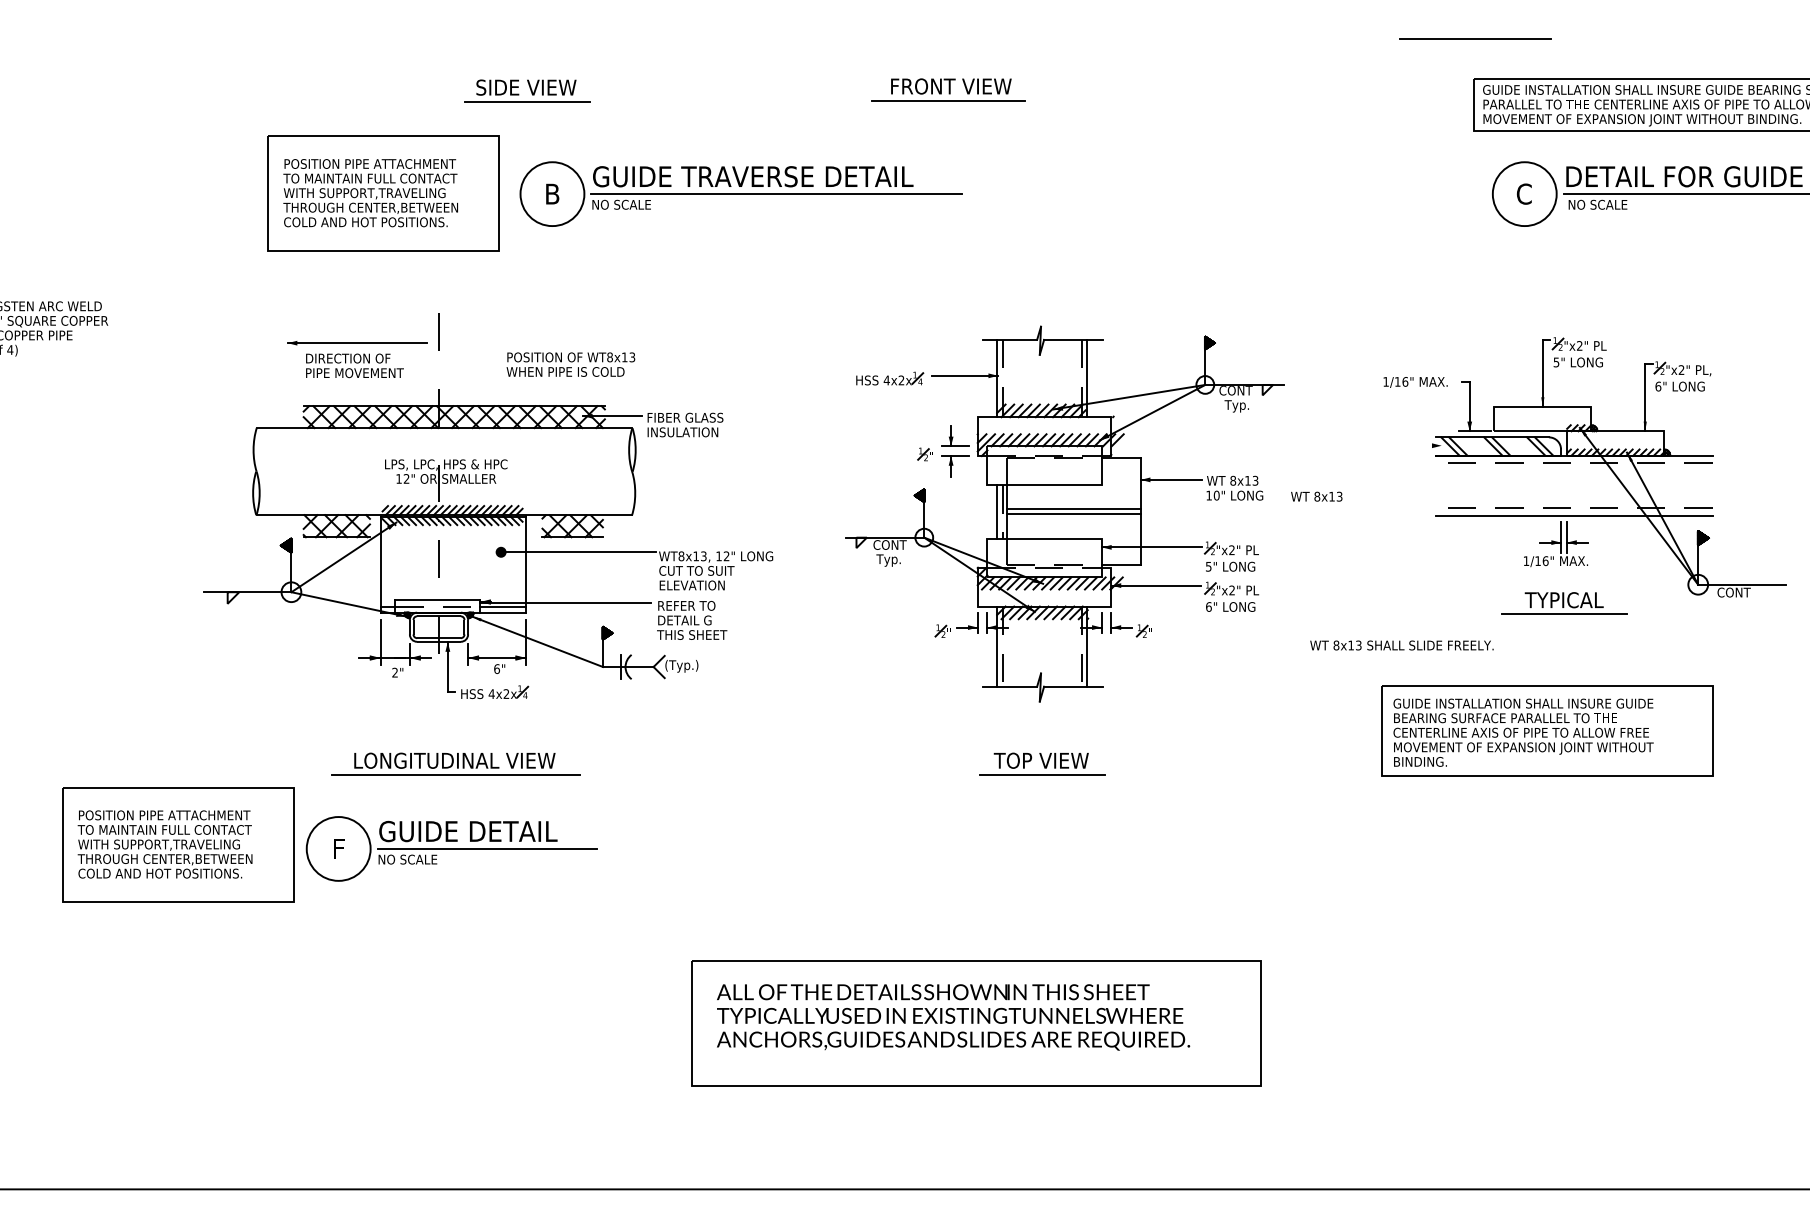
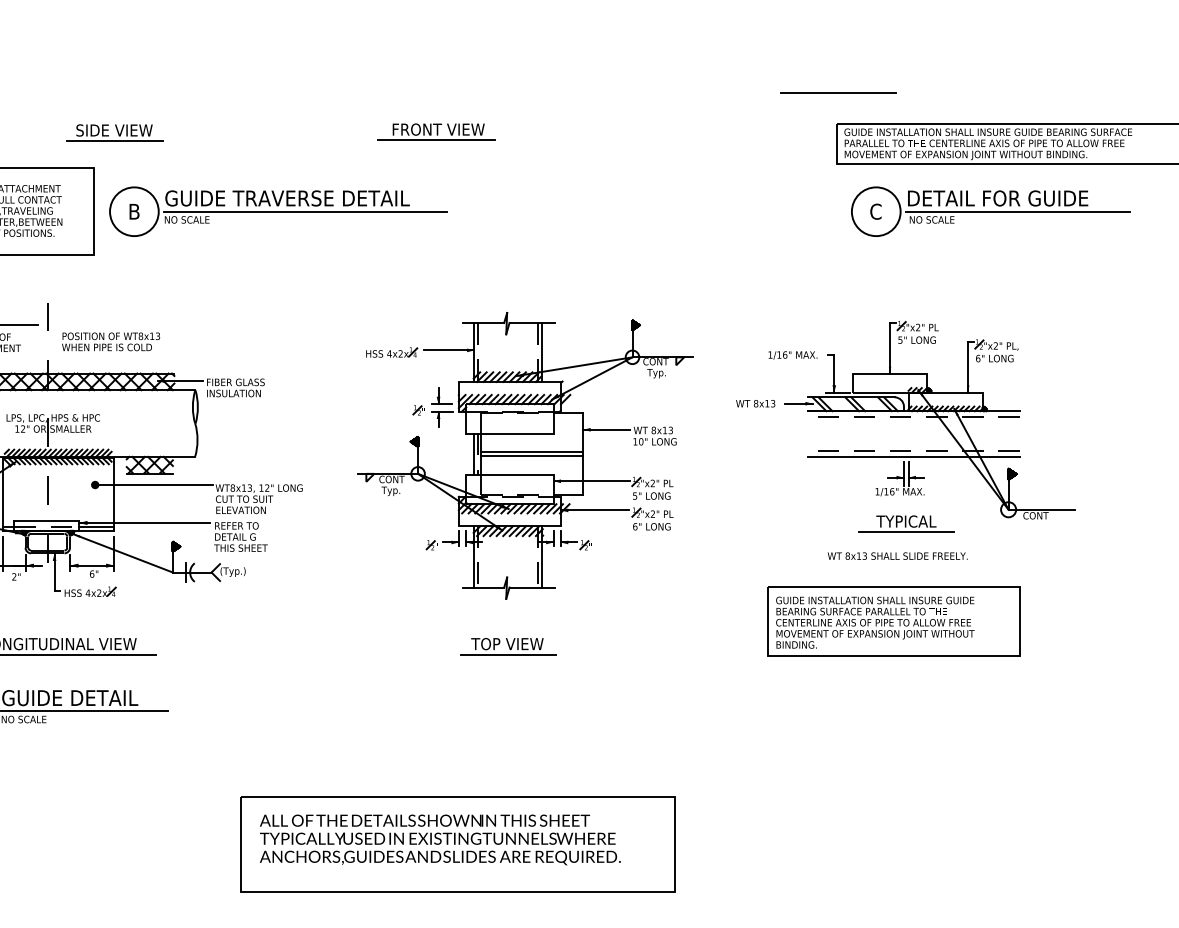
text: (570, 364) -> (110, 341), moved
line: (1423, 445) -> (798, 403), added
text: (1316, 496) -> (755, 403), moved
text: (1401, 645) -> (897, 556), moved

